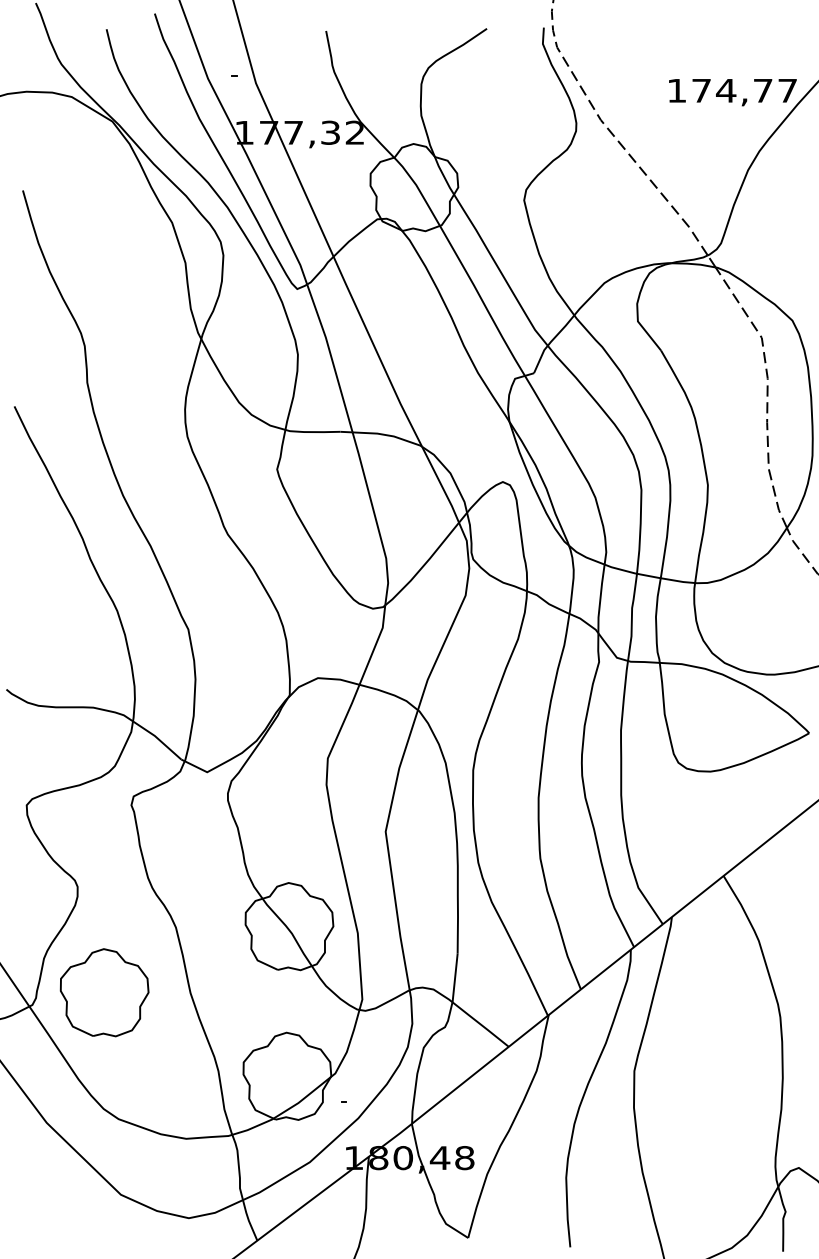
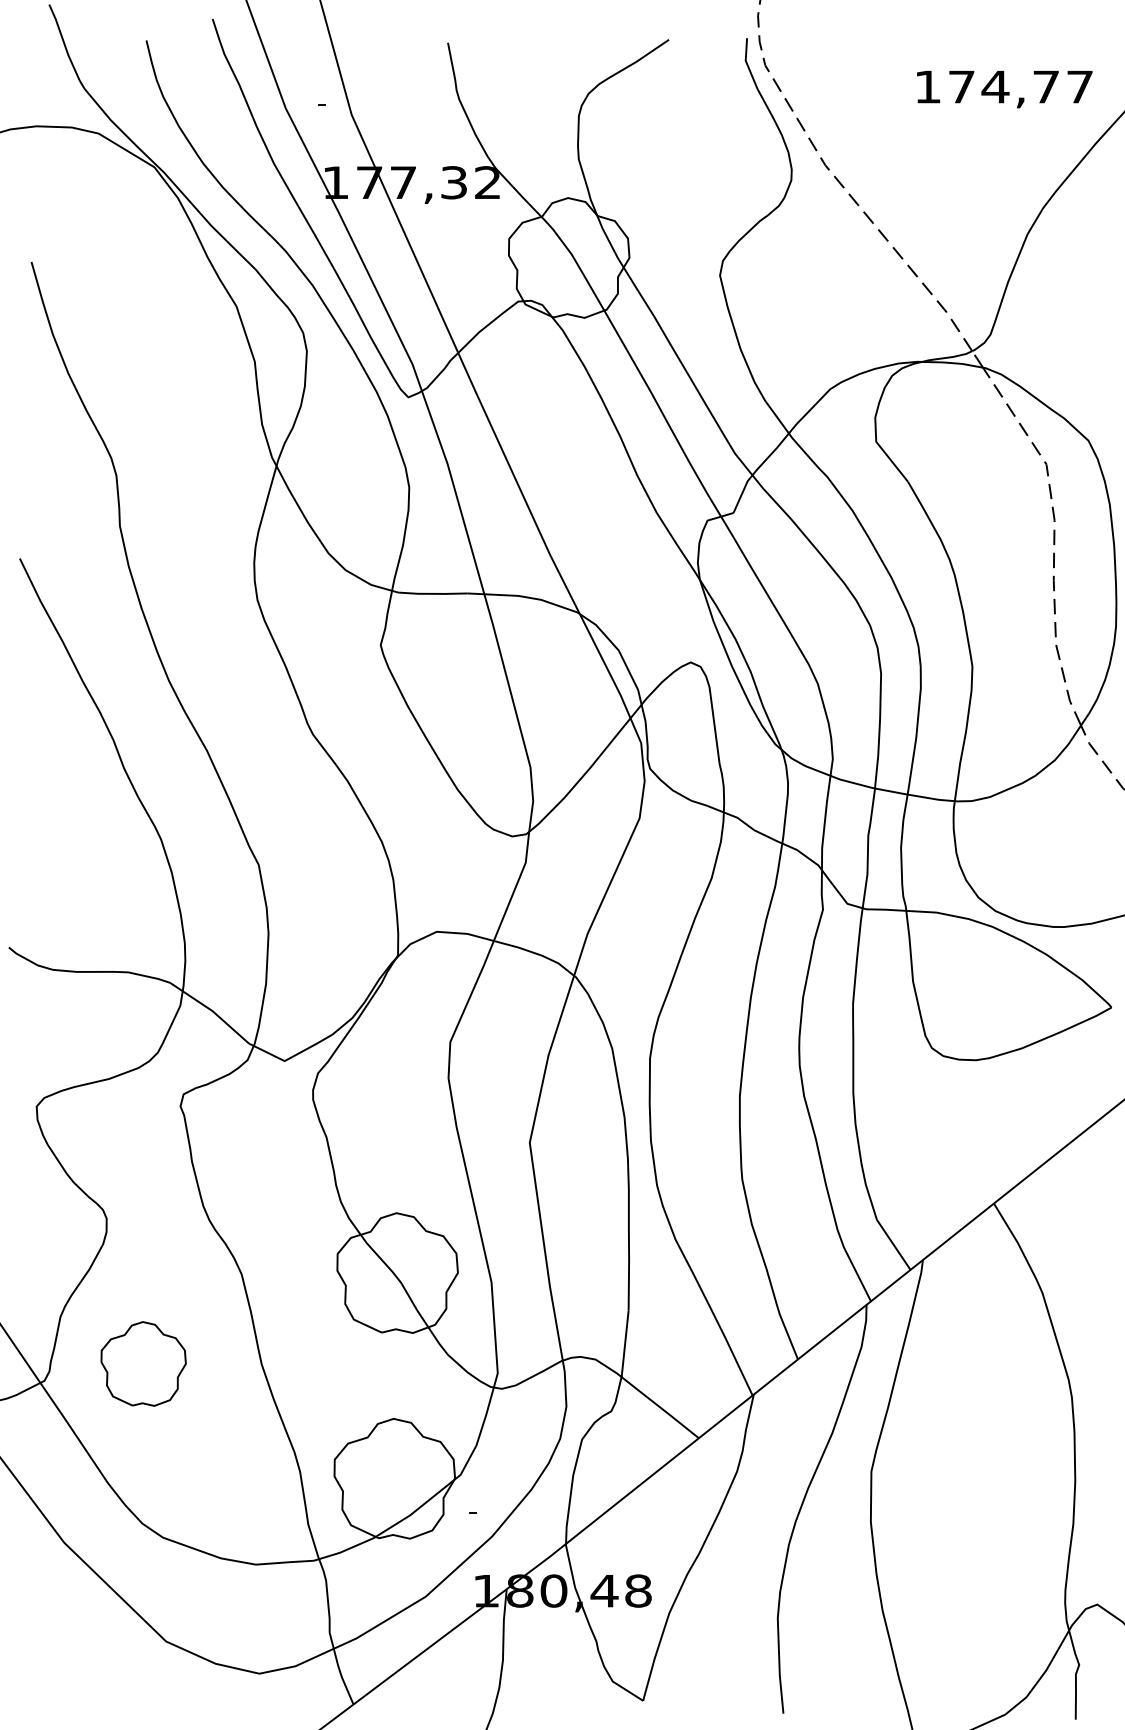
text: (732, 92) -> (1004, 89), moved
part: (104, 992) -> (143, 1363), size x0.7

